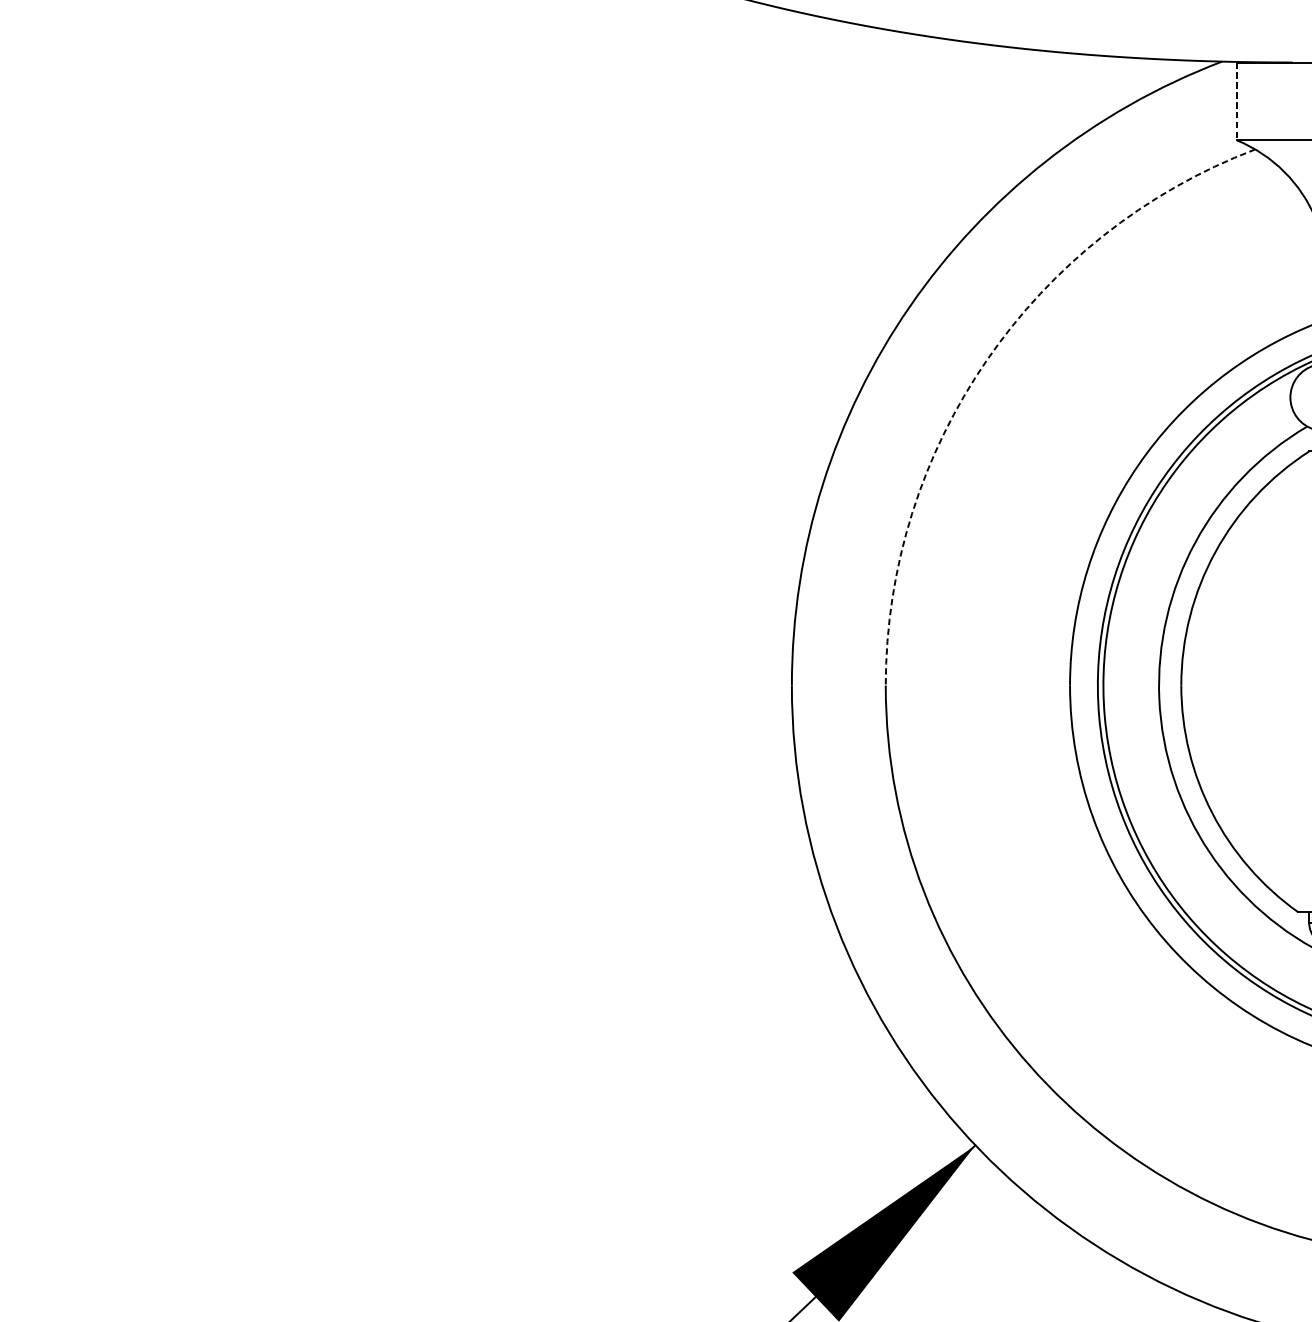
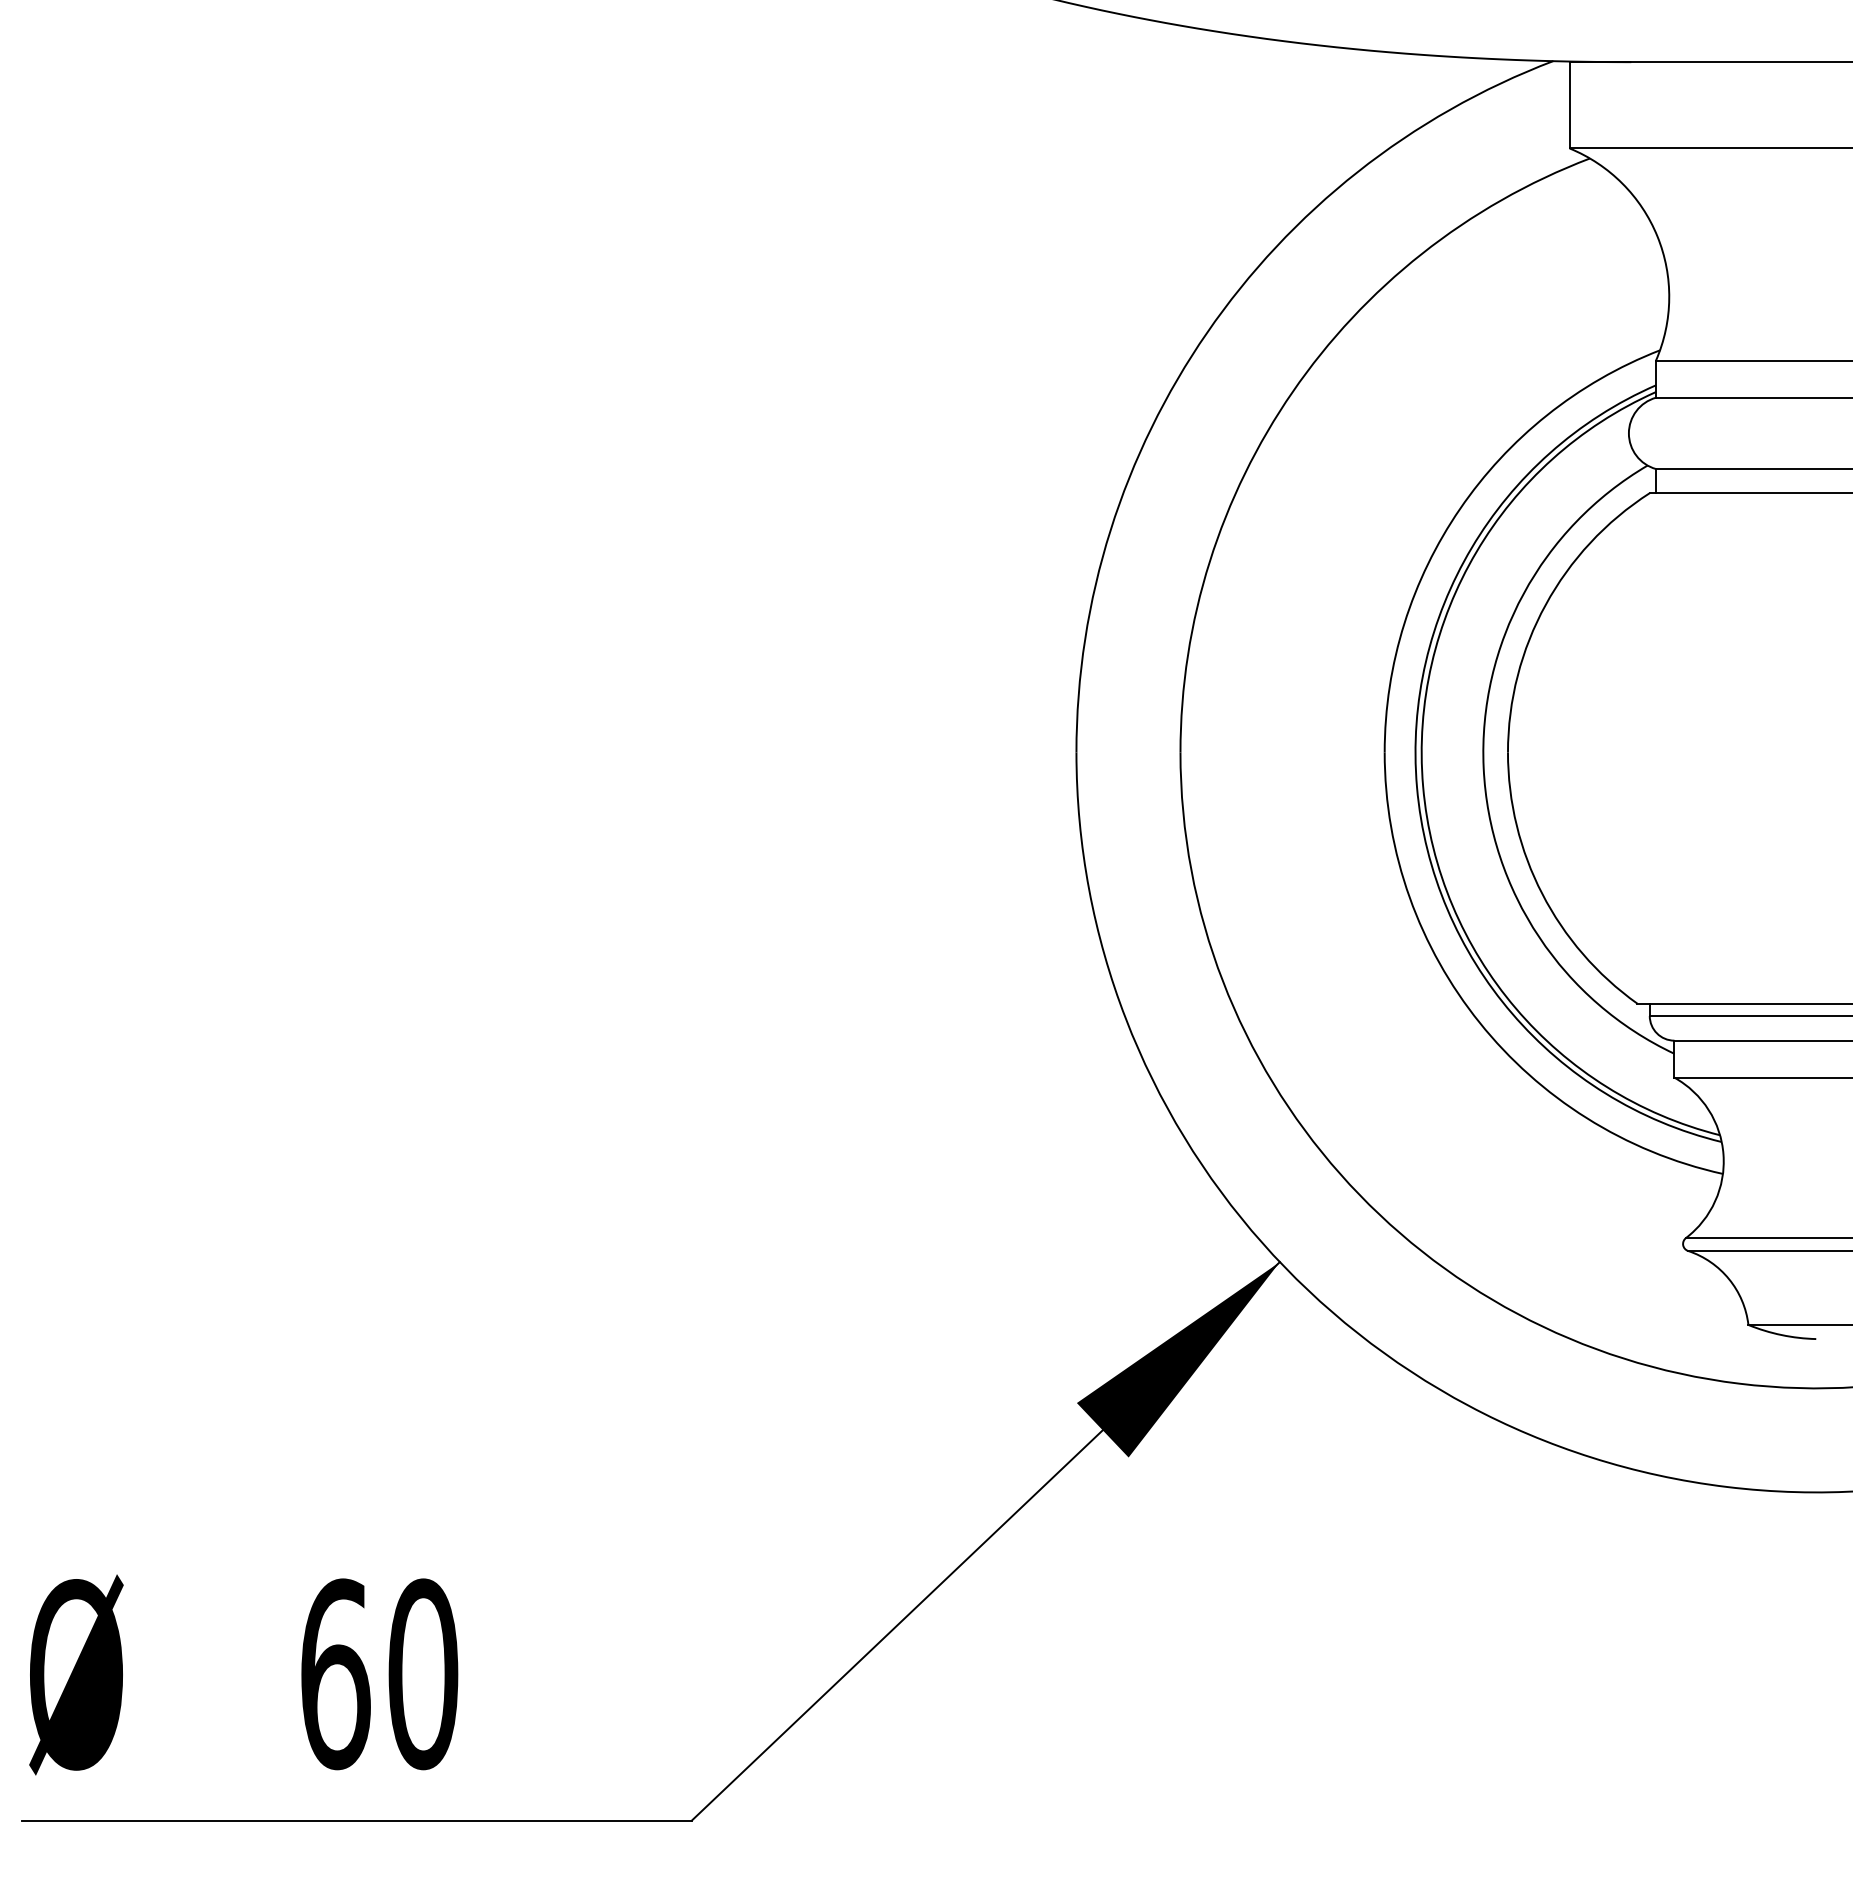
line: (1236, 101) -> (1569, 105), dashed -> solid
arc: (986, 359) -> (1292, 391), dashed -> solid

